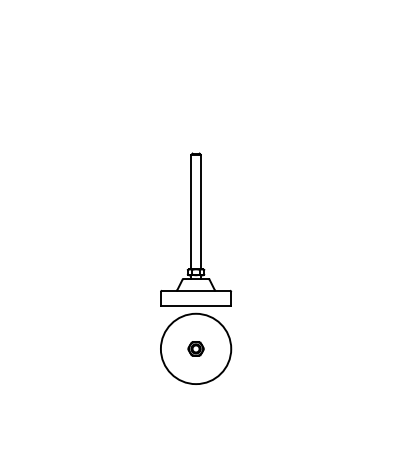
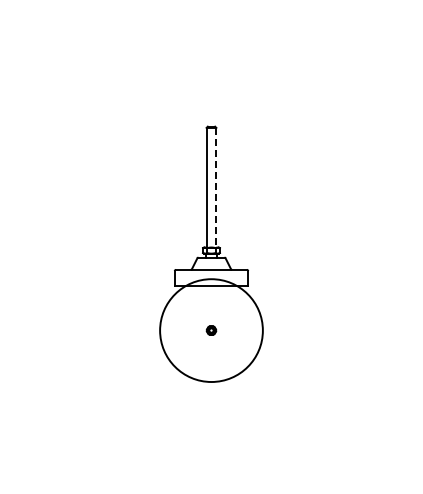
line: (200, 211) -> (216, 187), solid -> dashed
circle: (196, 348) -> (211, 330), size x1.4
part: (196, 348) -> (211, 330), size x0.6

